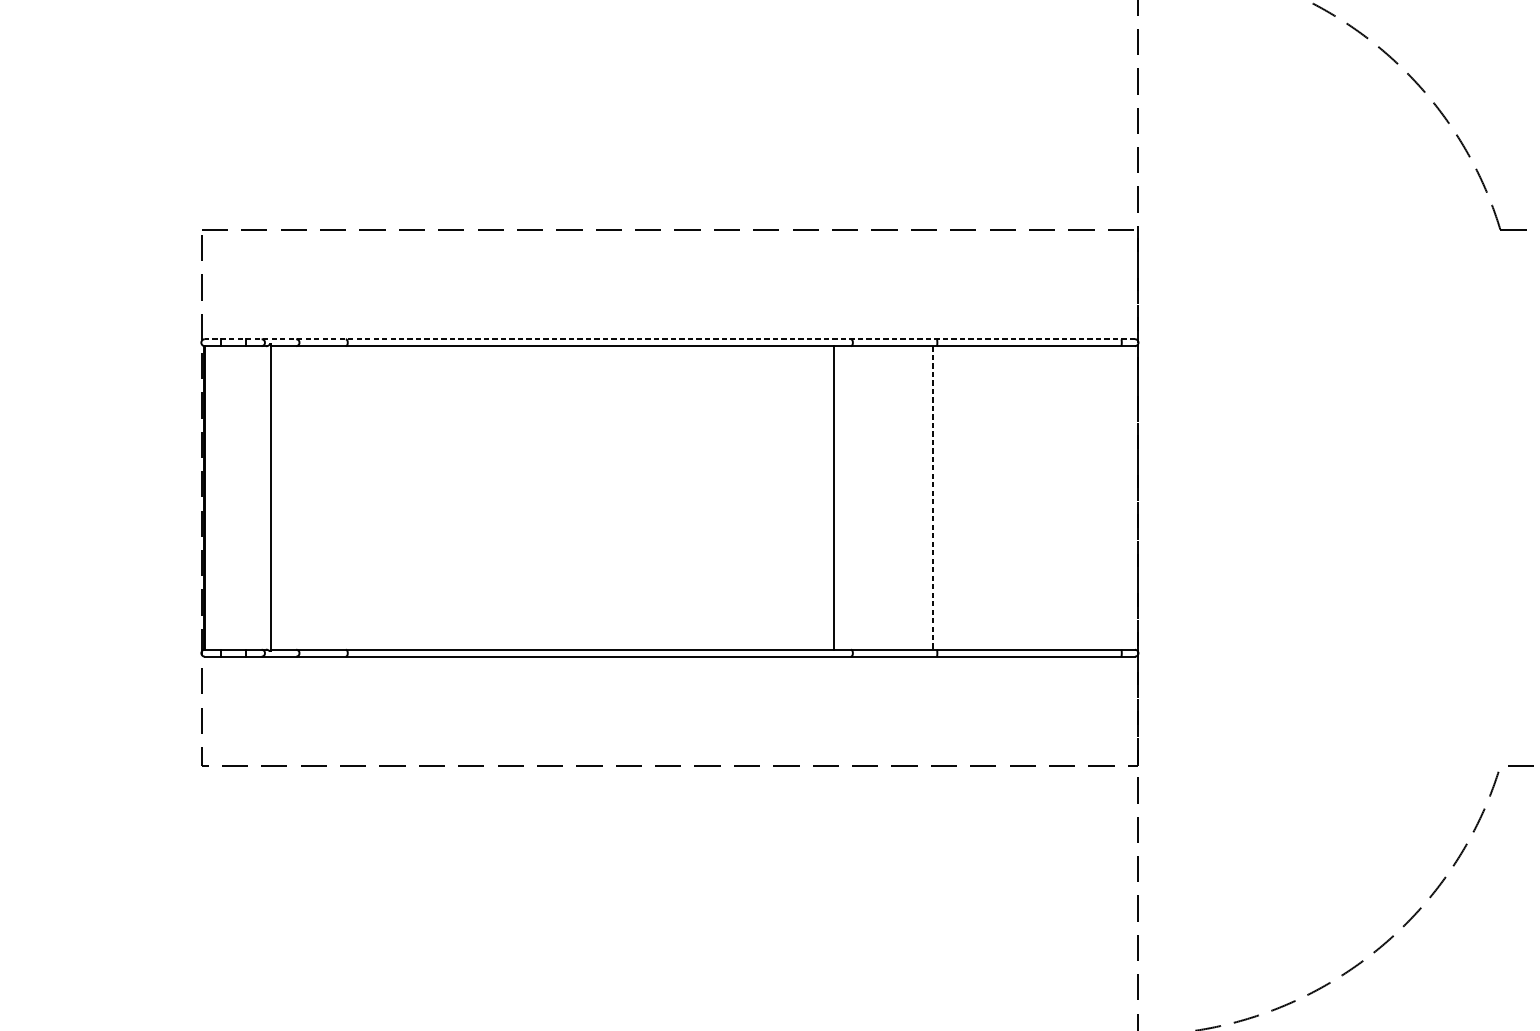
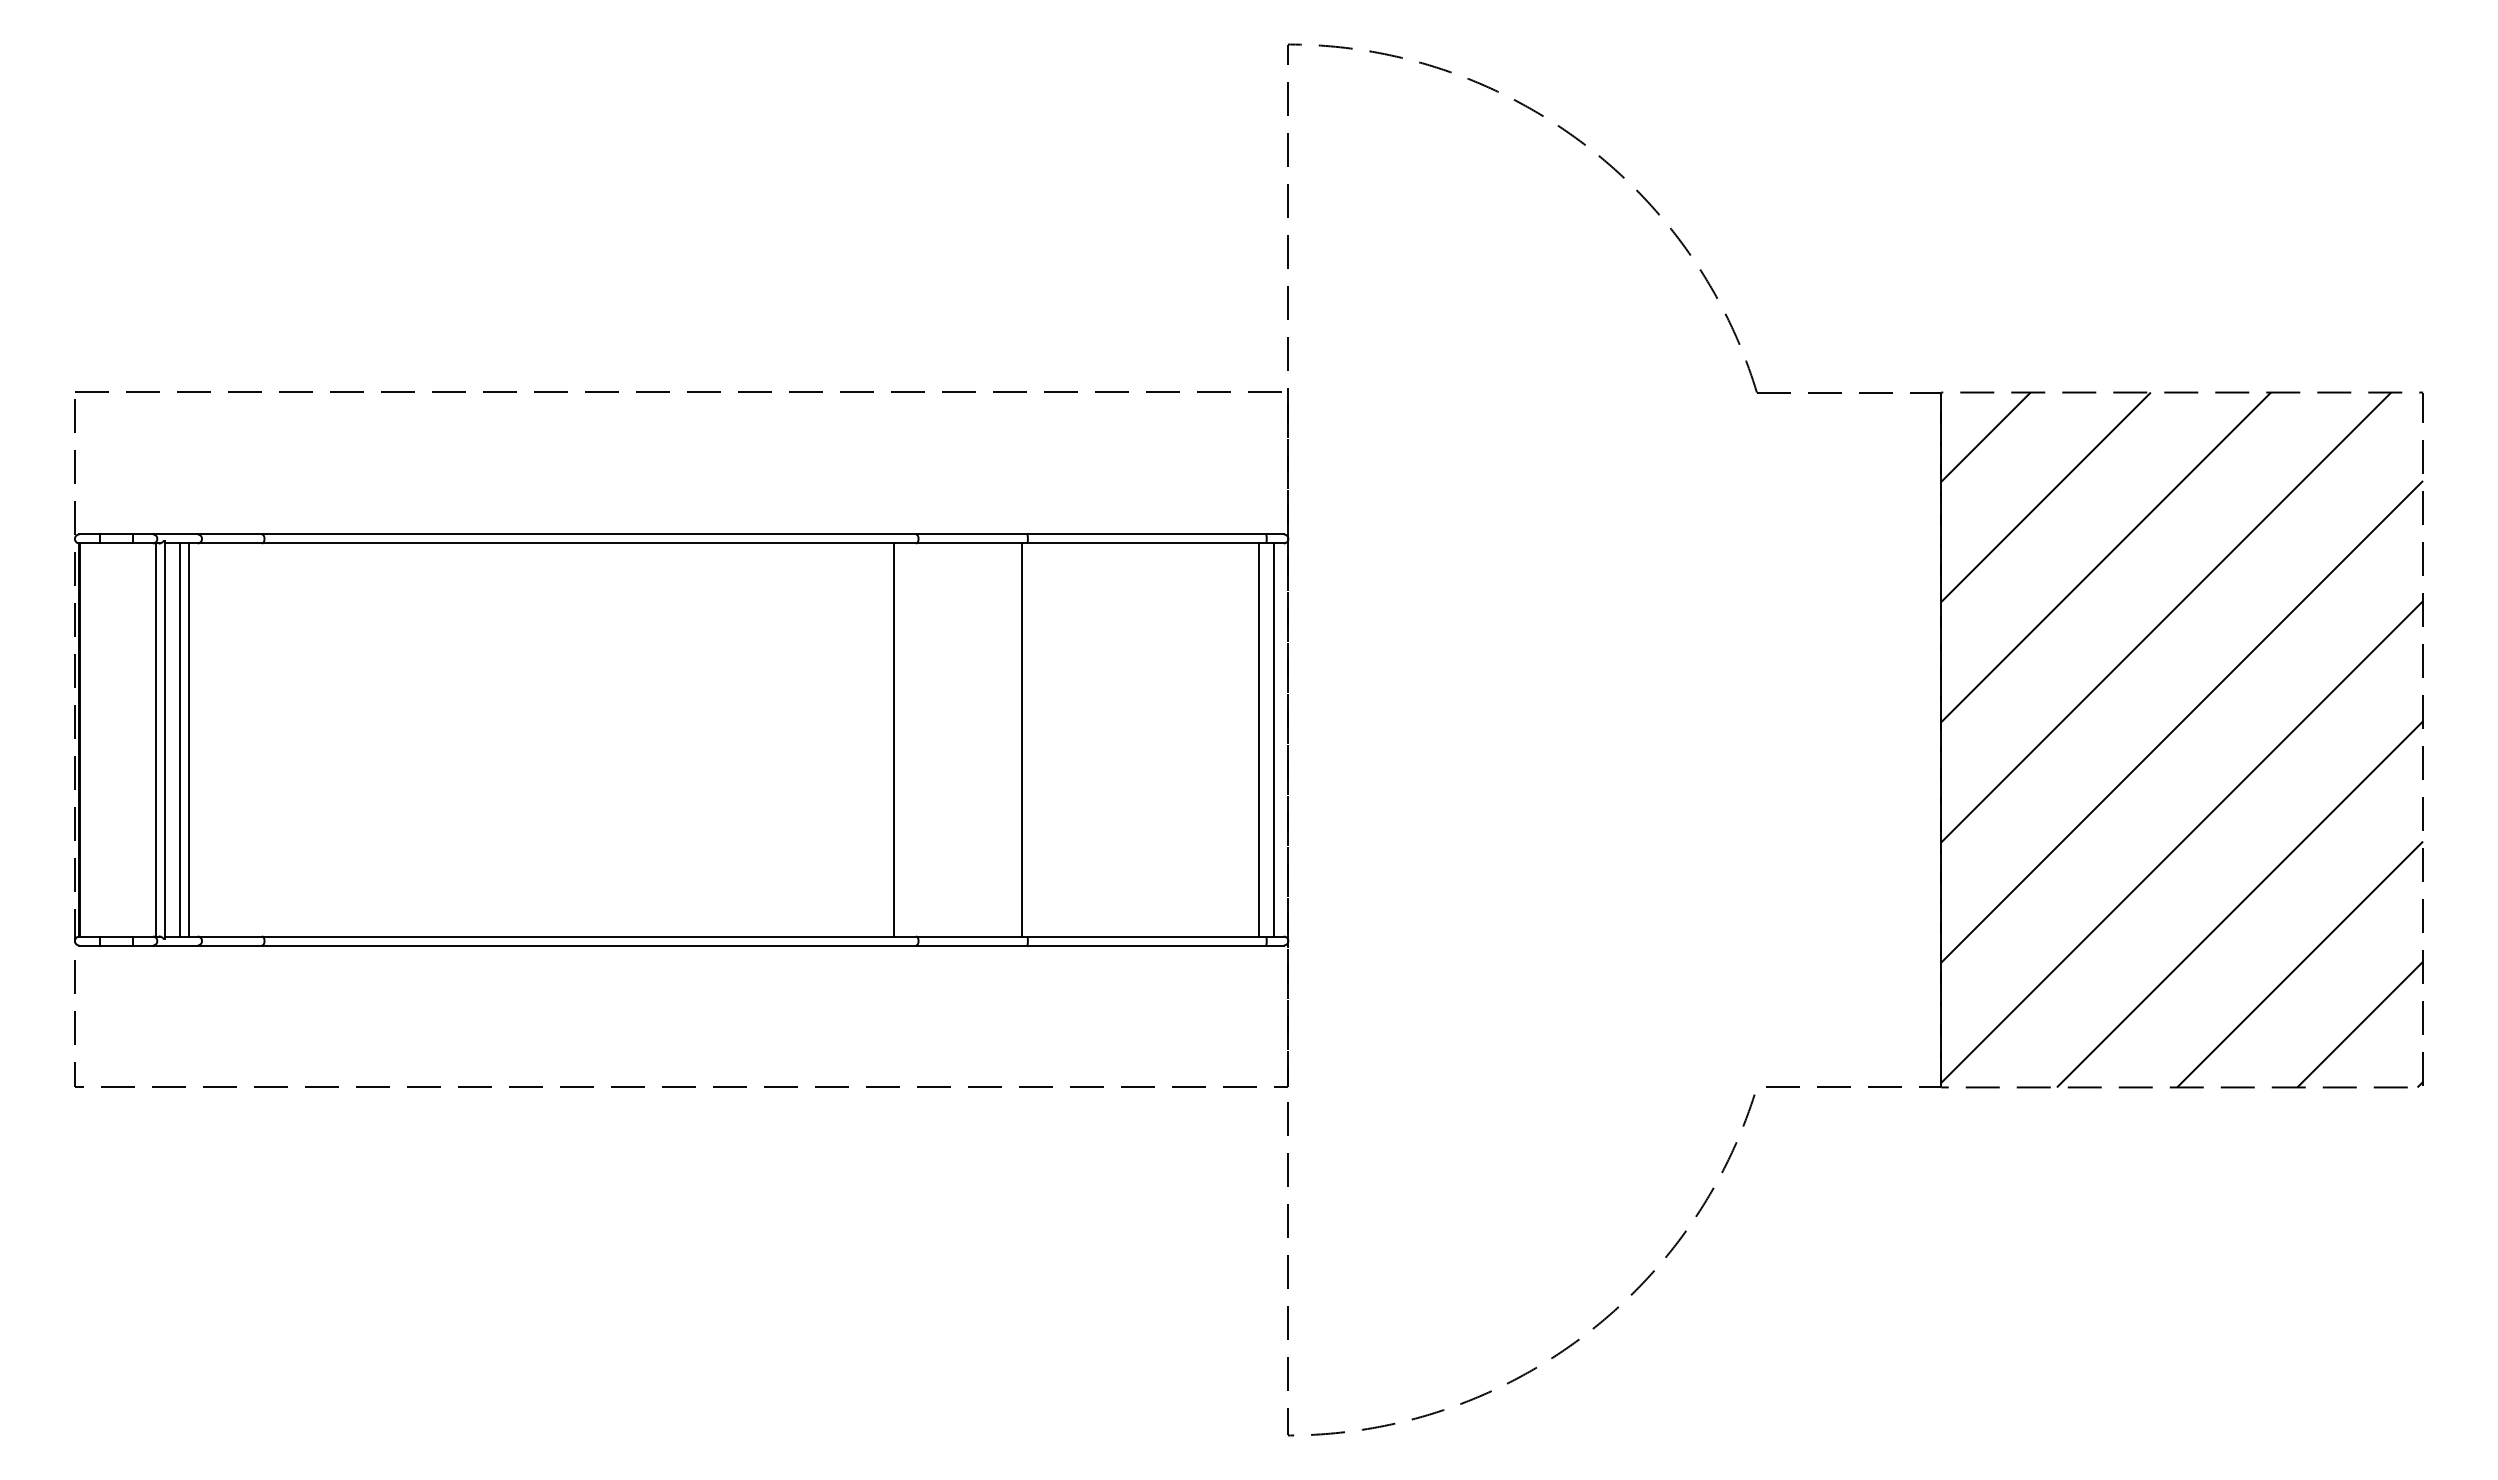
line: (669, 339) -> (681, 534), dashed -> solid
line: (263, 497) -> (155, 739), added
line: (282, 497) -> (180, 739), added
line: (289, 497) -> (189, 739), added
line: (933, 497) -> (1022, 739), dashed -> solid
line: (1116, 497) -> (1259, 739), added
line: (1127, 497) -> (1273, 739), added

